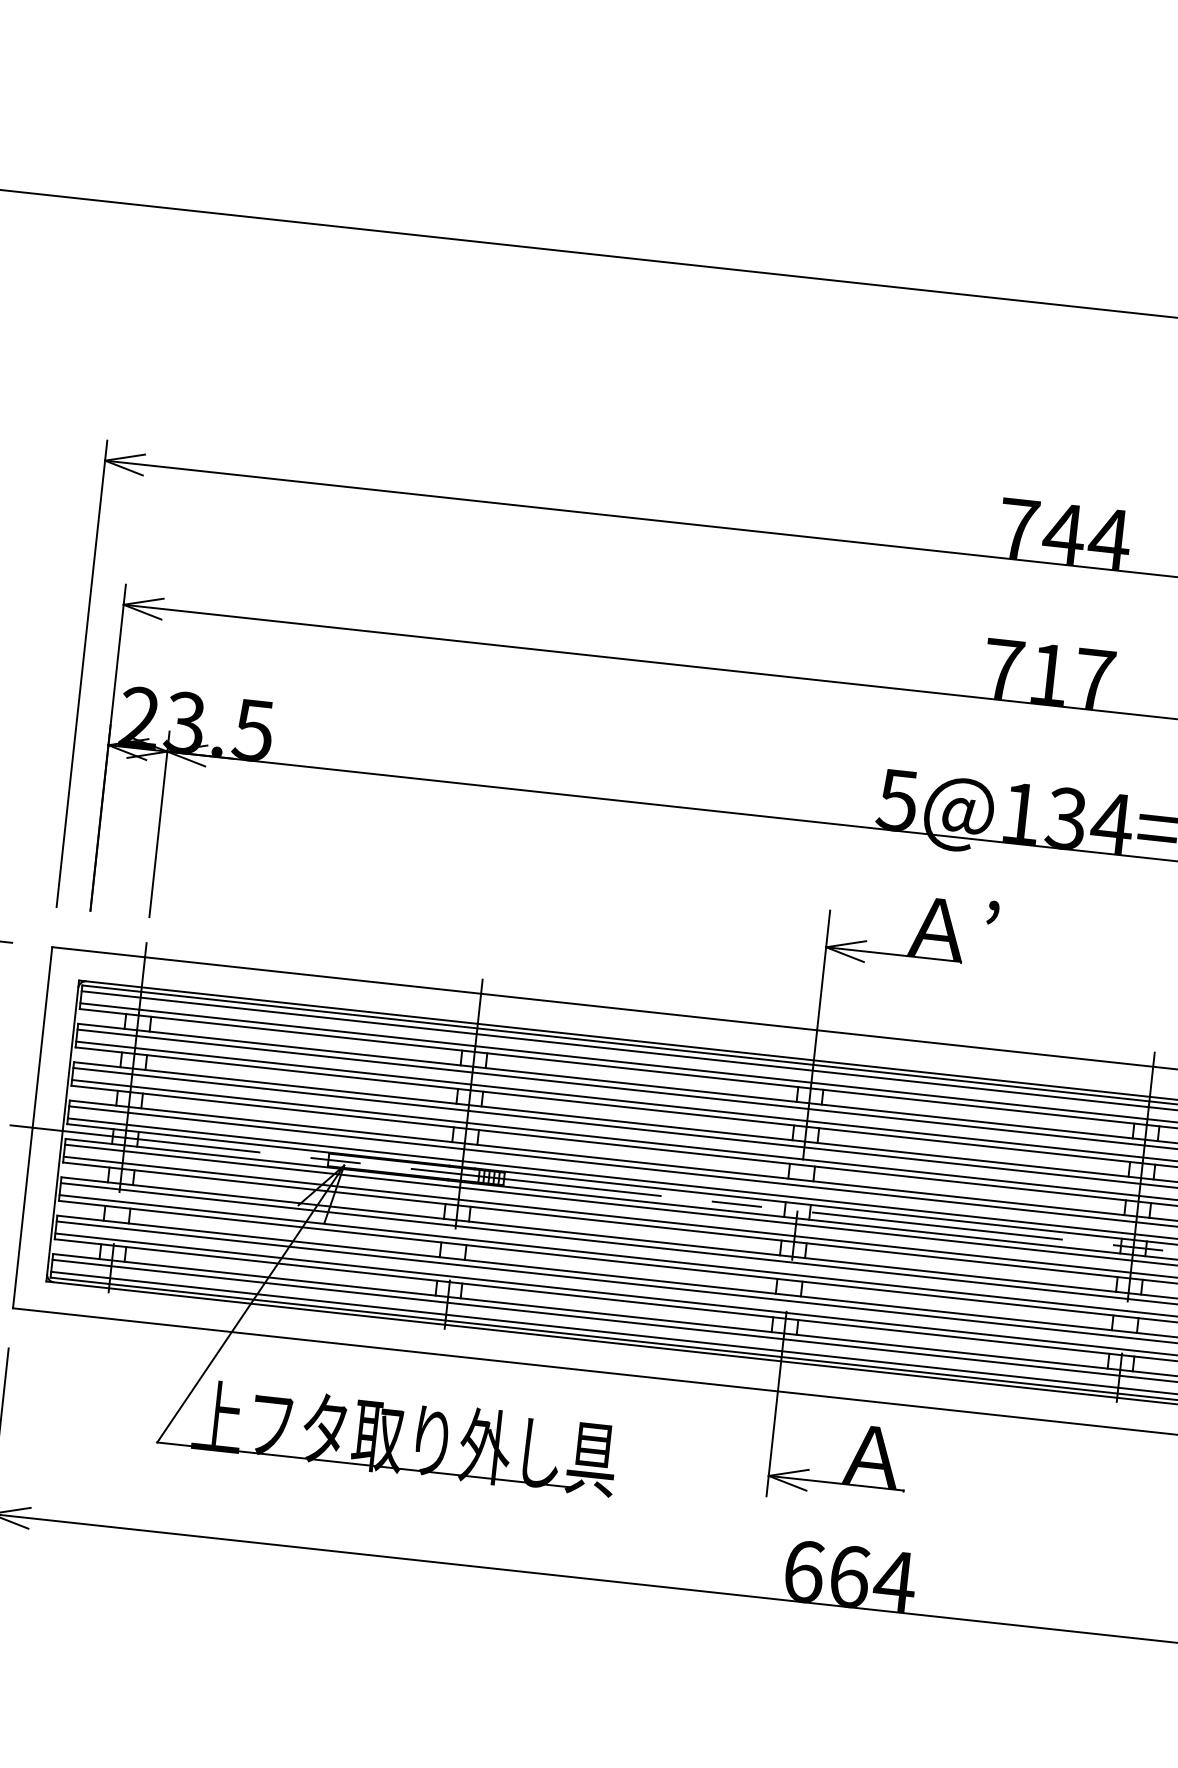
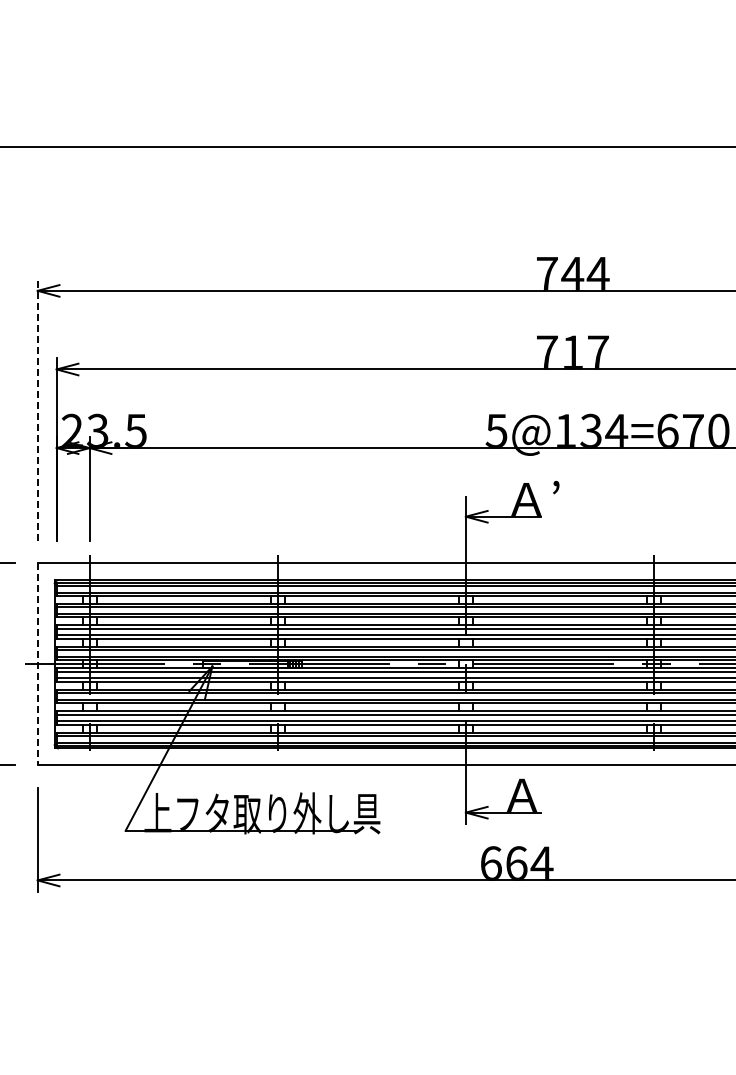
line: (81, 674) -> (37, 410), solid -> dashed
line: (32, 1128) -> (37, 664), solid -> dashed

